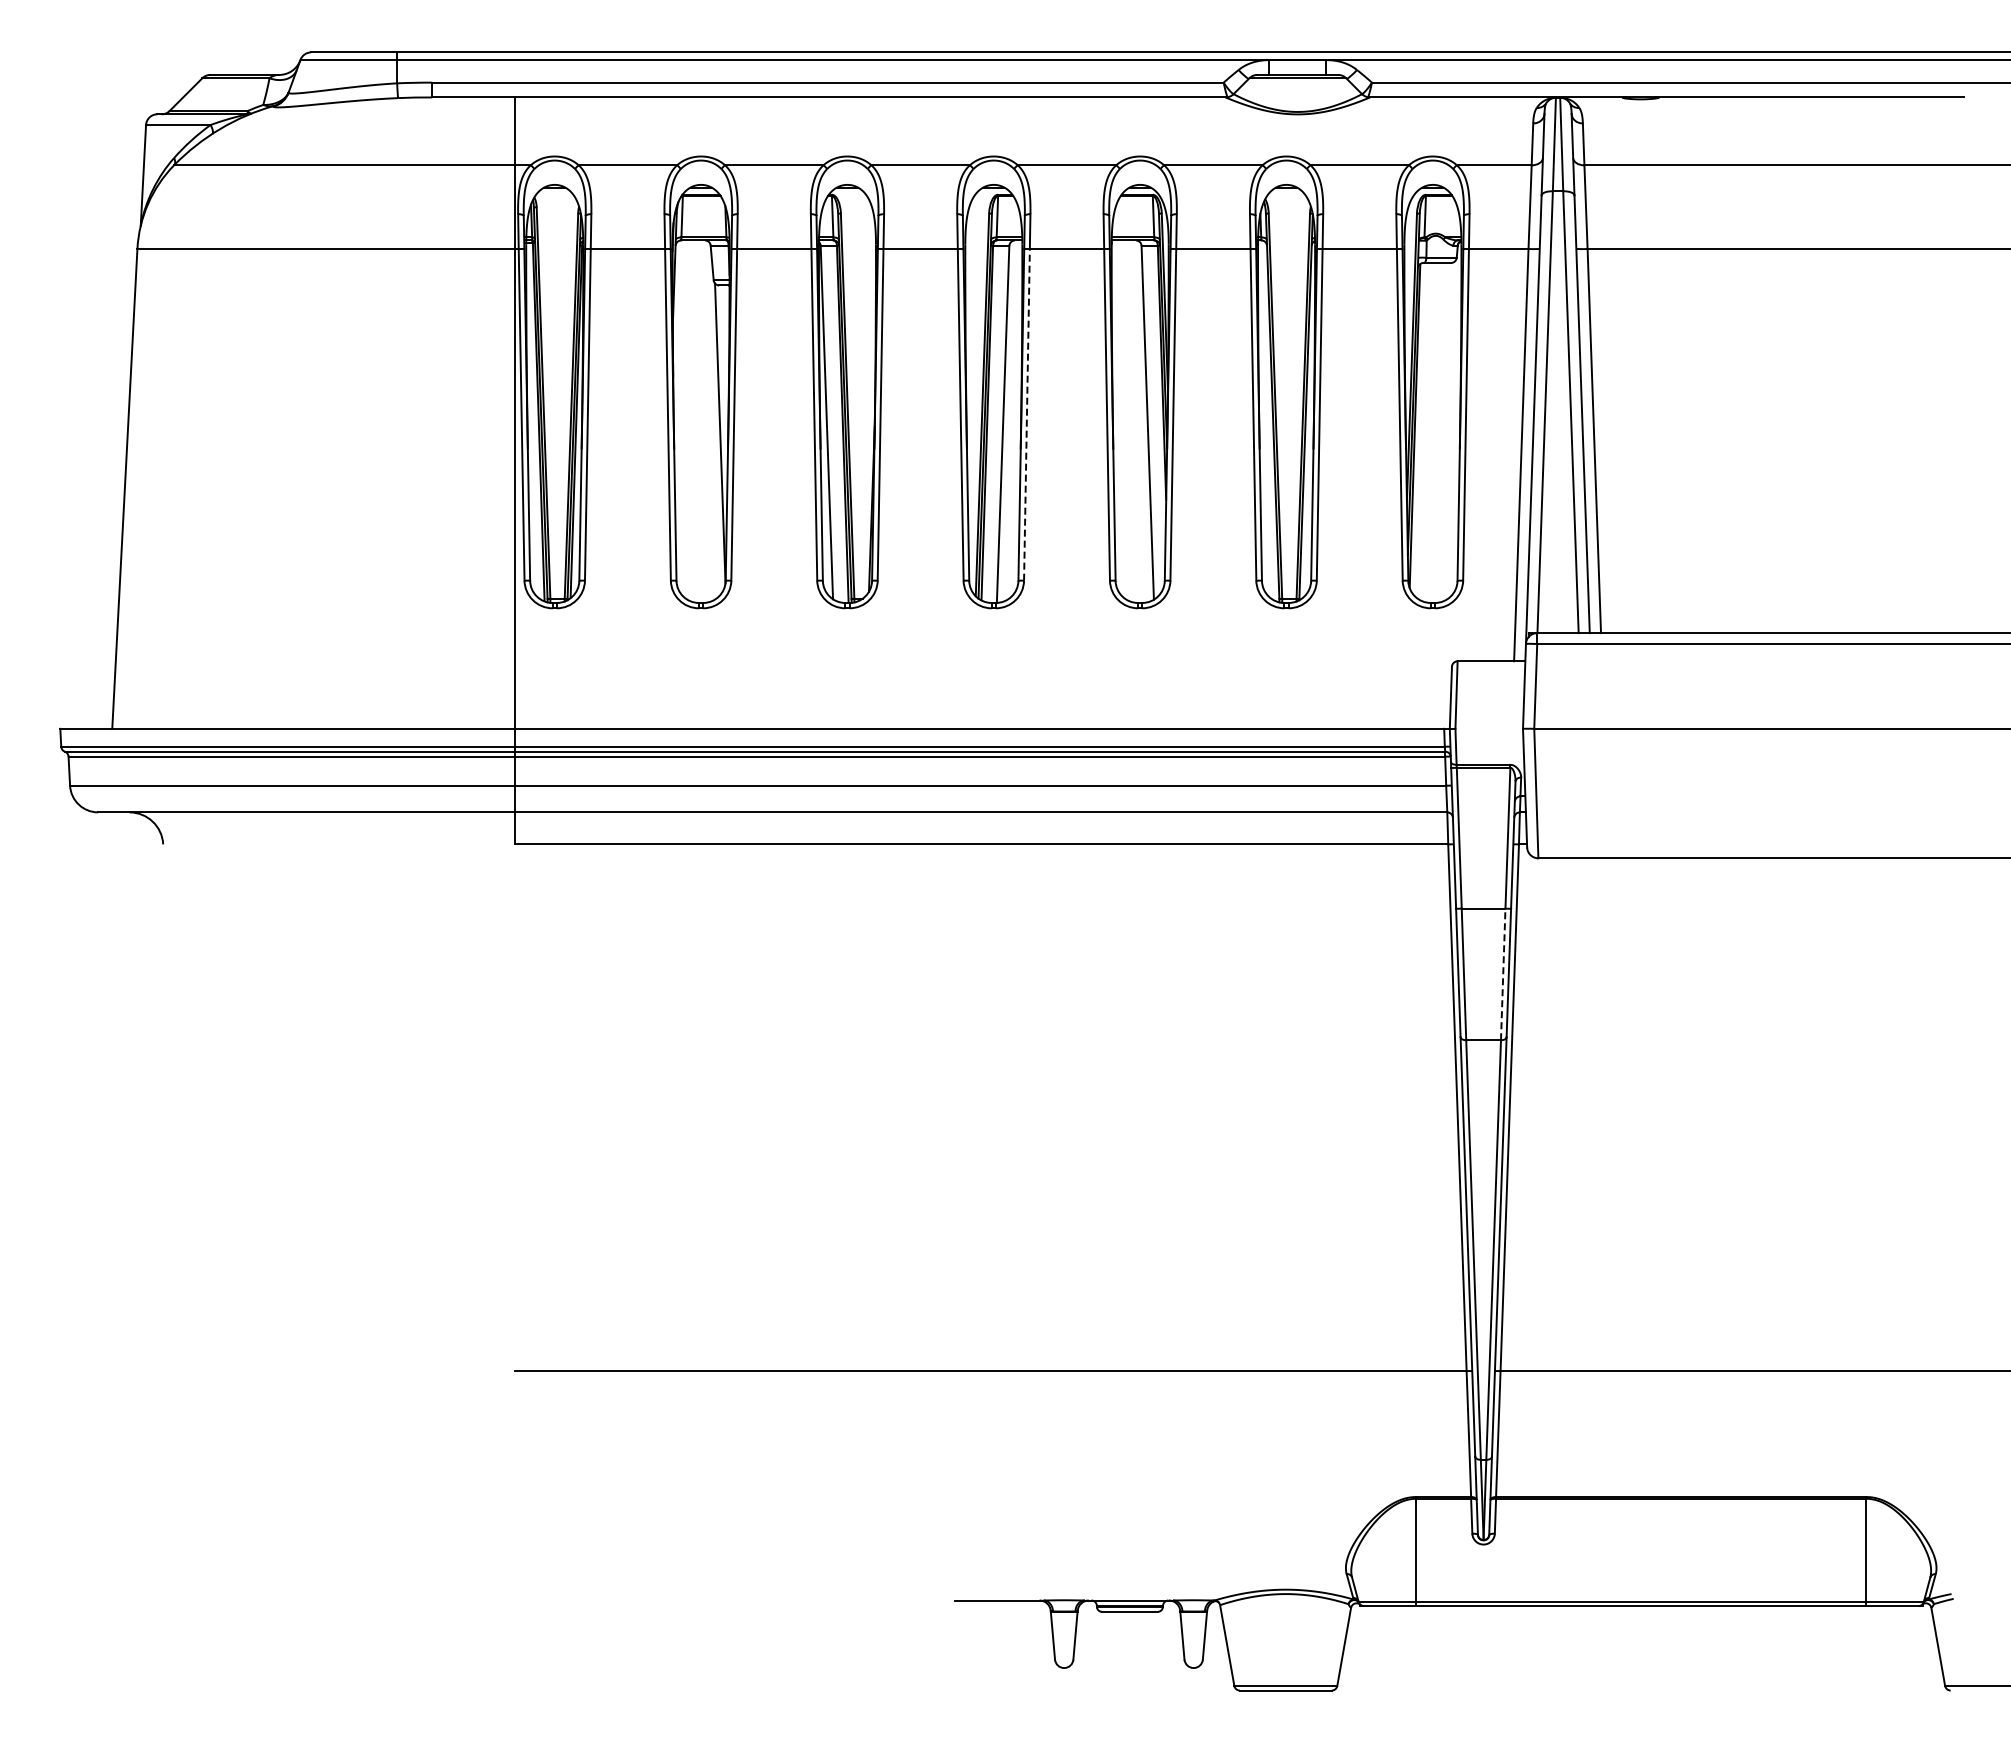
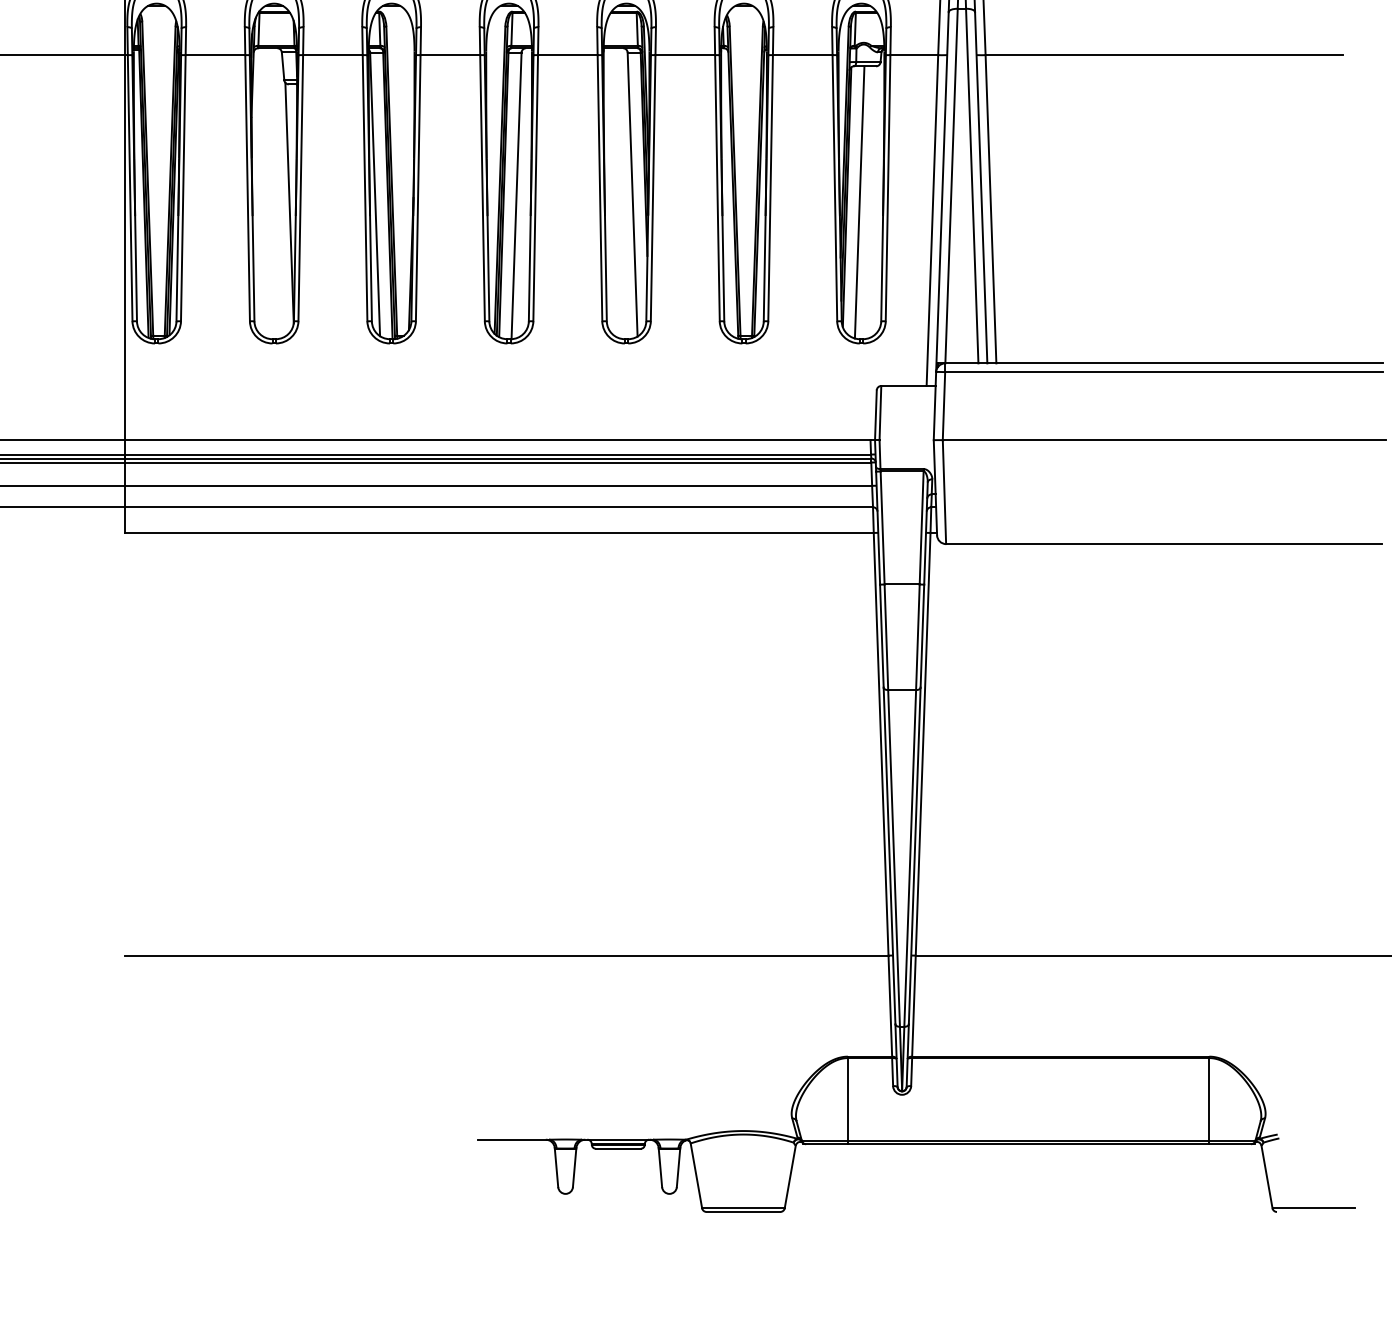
line: (1026, 414) -> (535, 187), dashed -> solid
line: (1430, 432) -> (859, 202), added
line: (1503, 974) -> (918, 637), dashed -> solid

